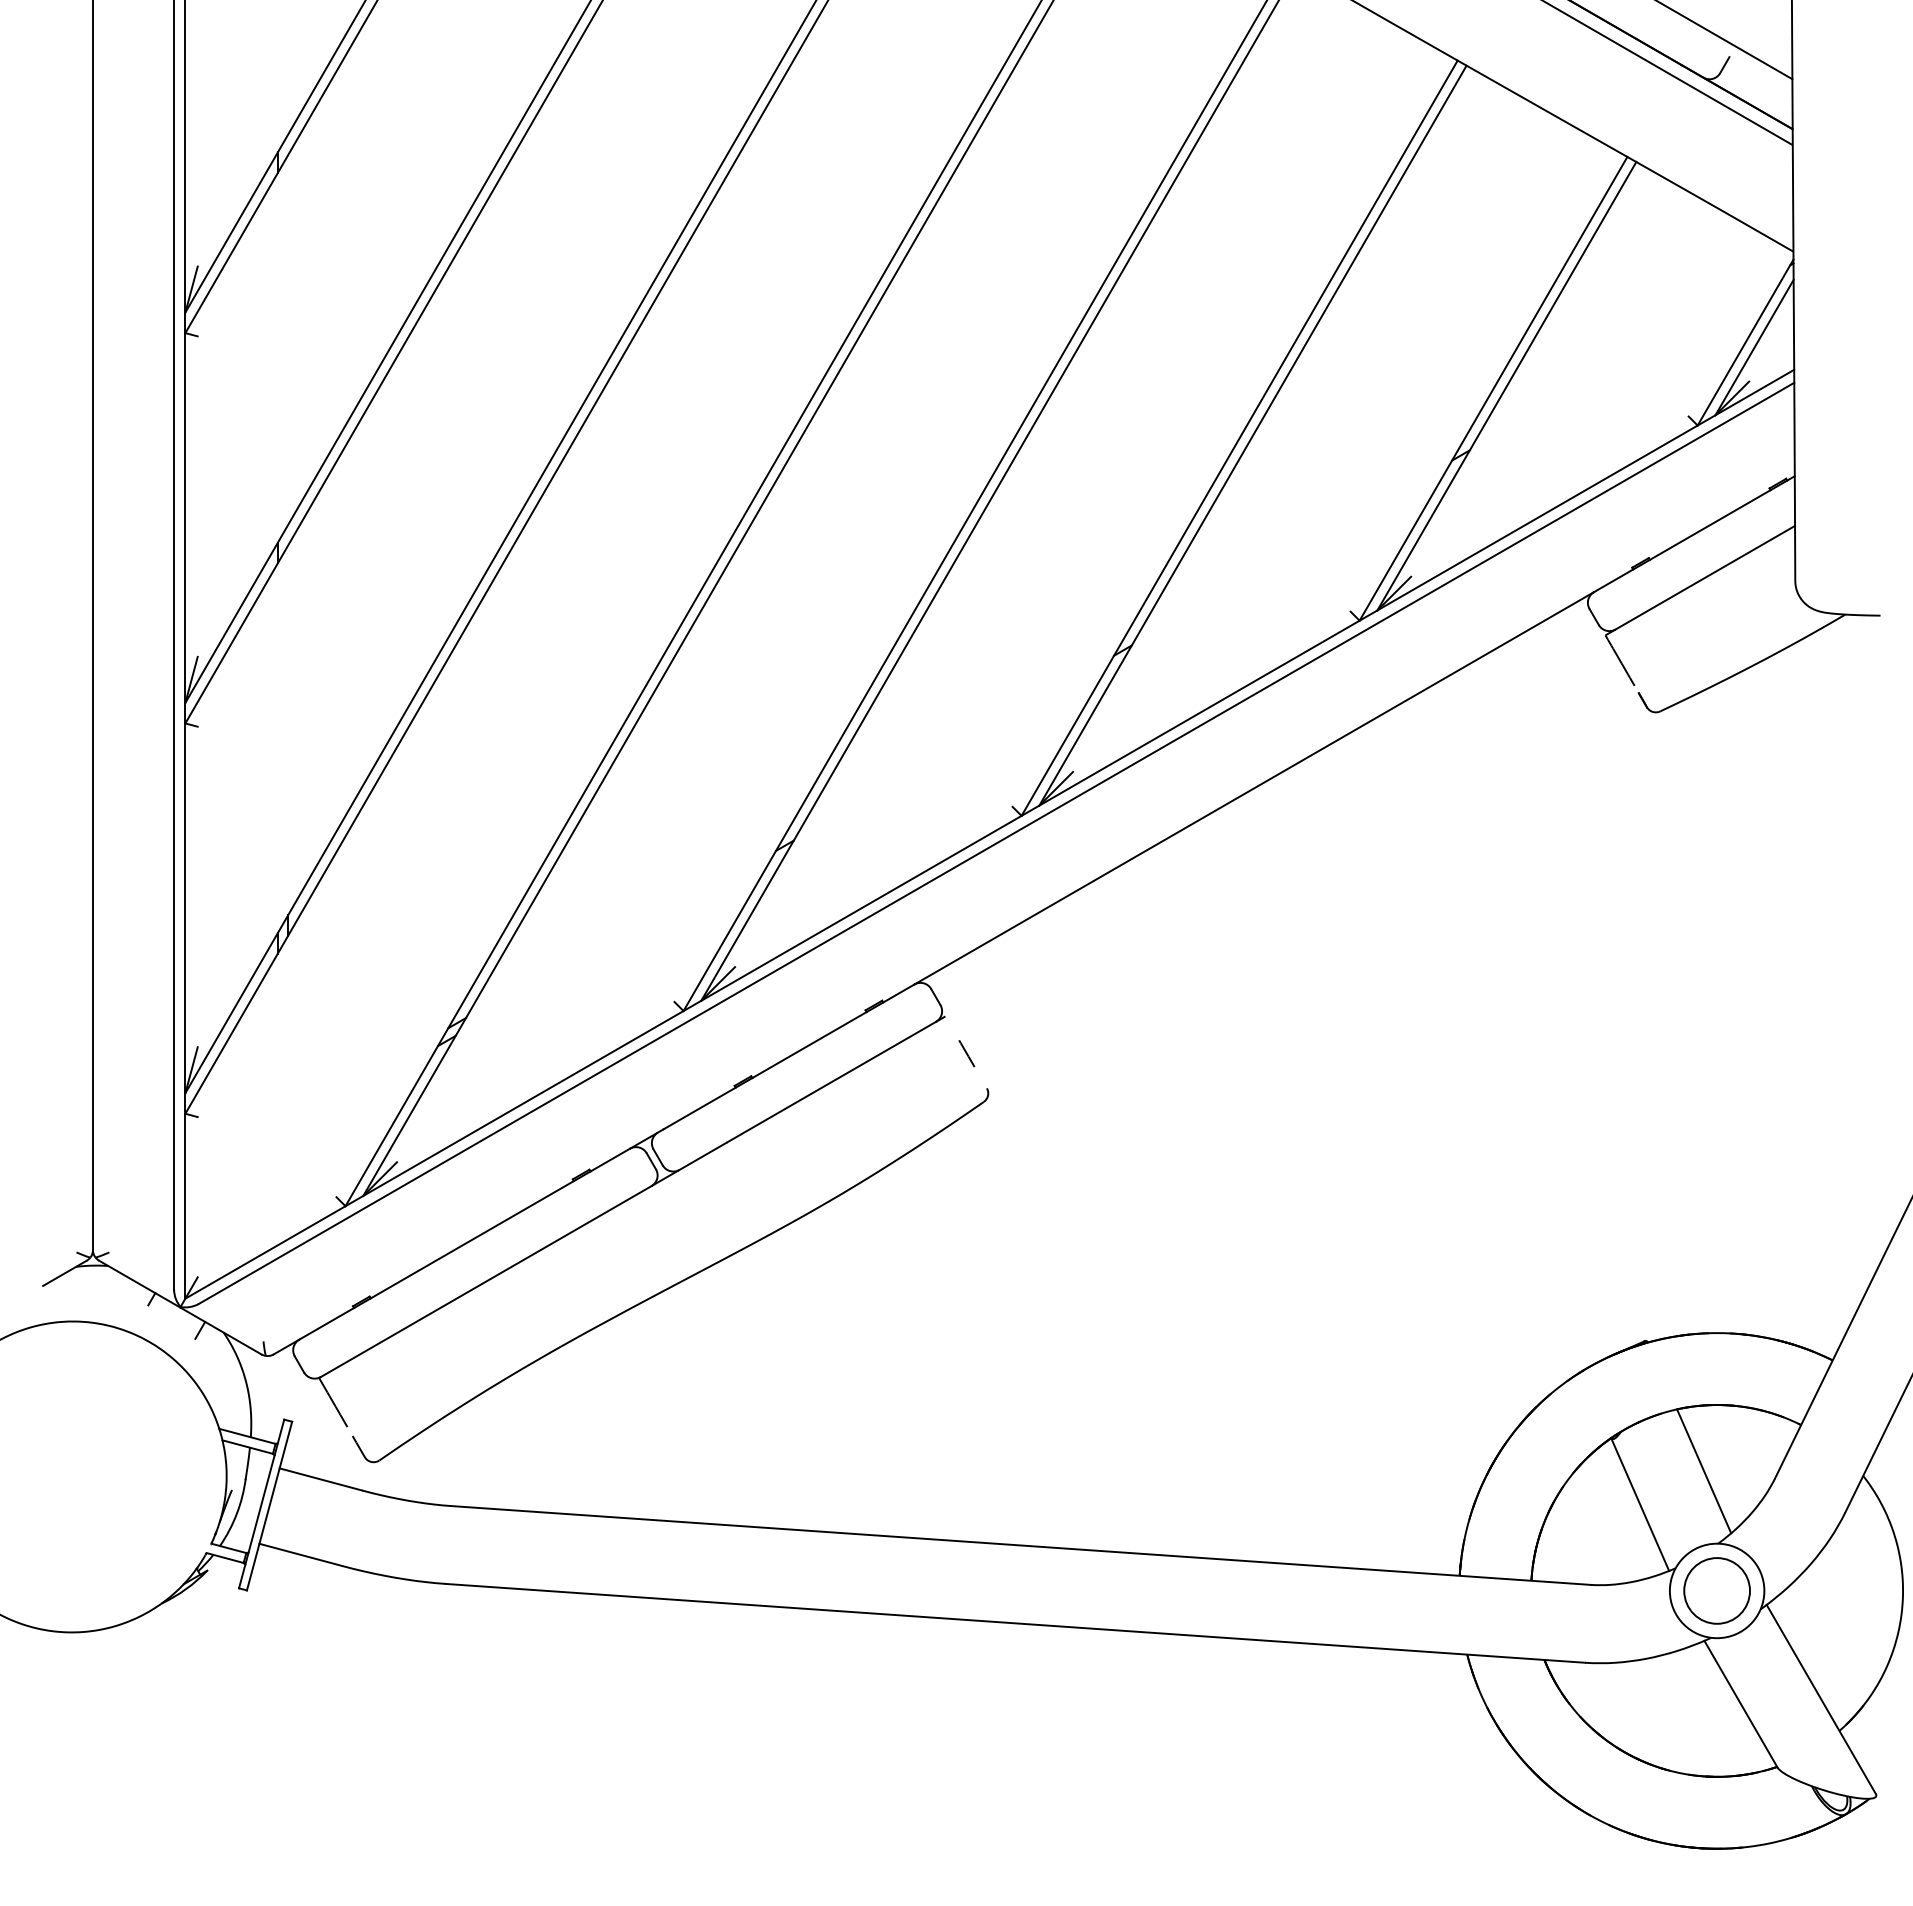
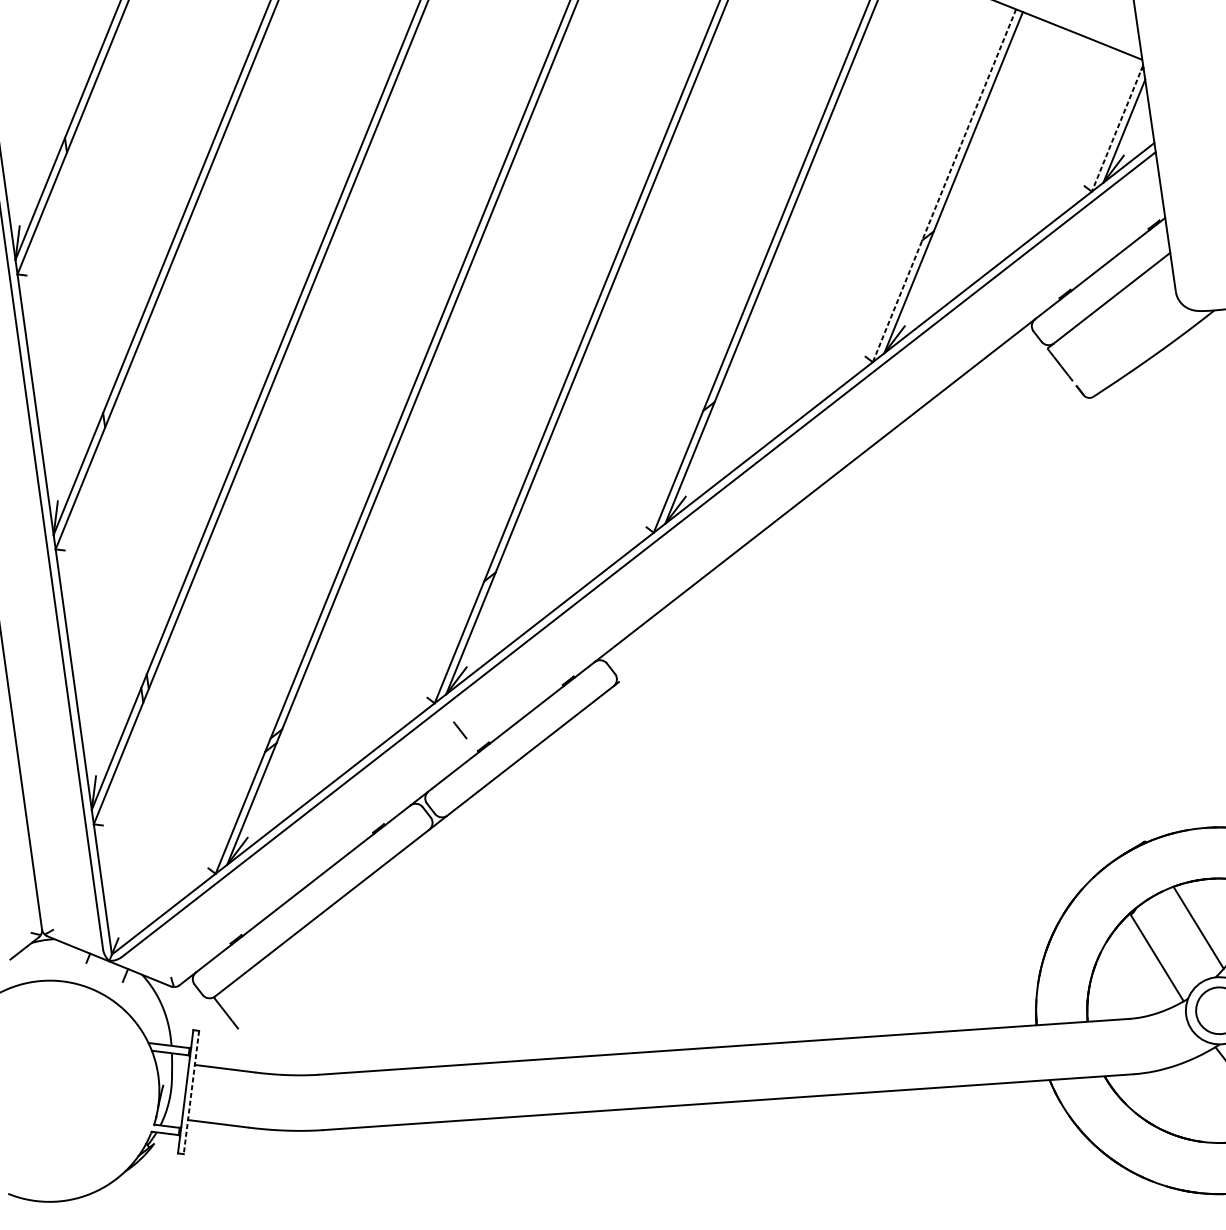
line: (1745, 342) -> (1117, 128), solid -> dashed
line: (1493, 388) -> (944, 185), solid -> dashed
line: (966, 1053) -> (459, 730), moved
part: (675, 1283) -> (455, 896), removed
line: (269, 1506) -> (191, 1092), solid -> dashed

